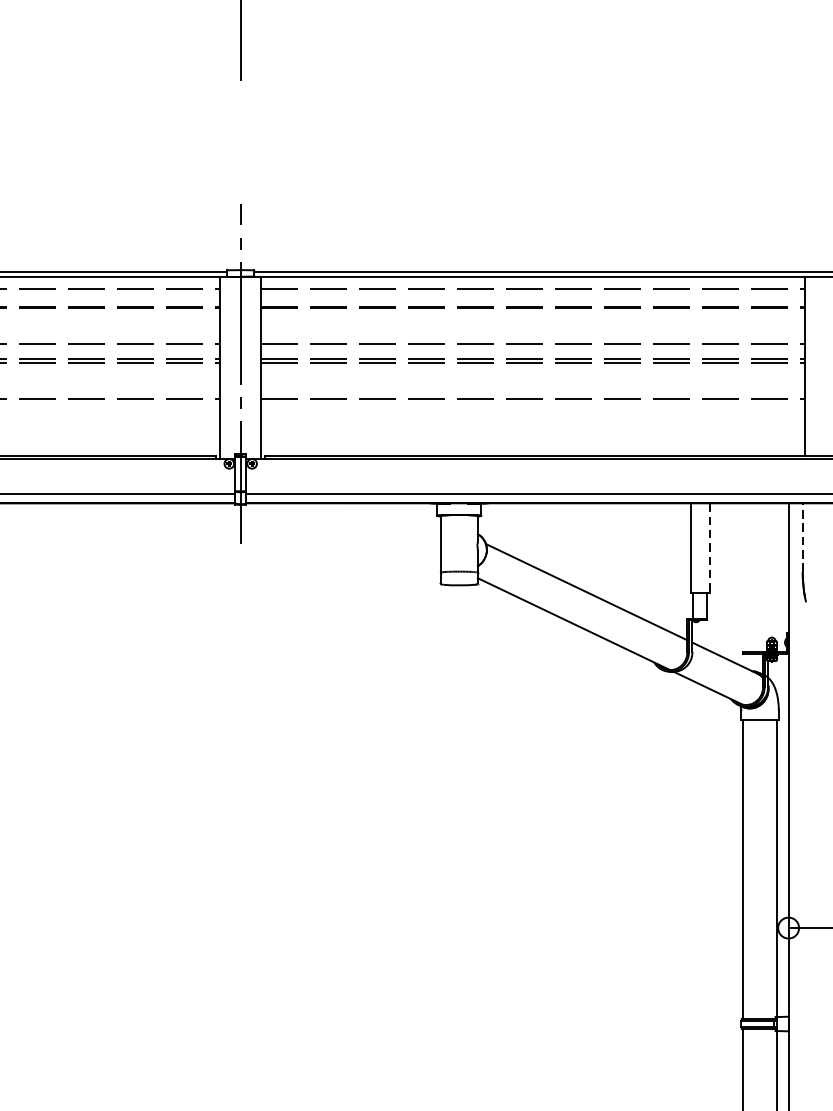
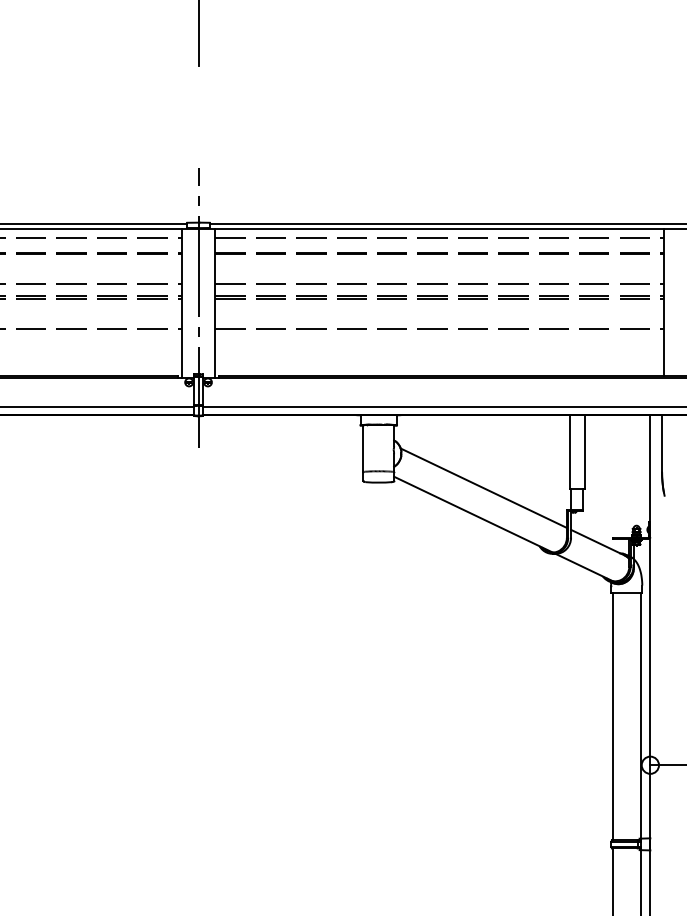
line: (802, 536) -> (661, 442), dashed -> solid
line: (709, 547) -> (585, 451), dashed -> solid

